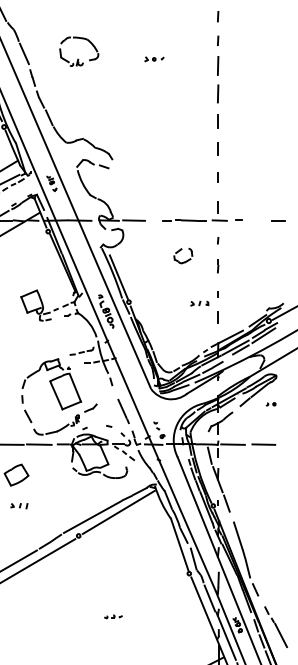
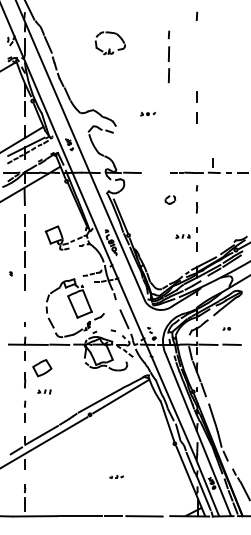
part: (78, 52) -> (109, 43), moved
part: (153, 58) -> (147, 113), moved
part: (217, 68) -> (168, 56), moved
line: (217, 177) -> (196, 139), removed
part: (201, 220) -> (200, 172), moved
part: (183, 255) -> (170, 199), size x0.7
part: (270, 403) -> (226, 328), moved

